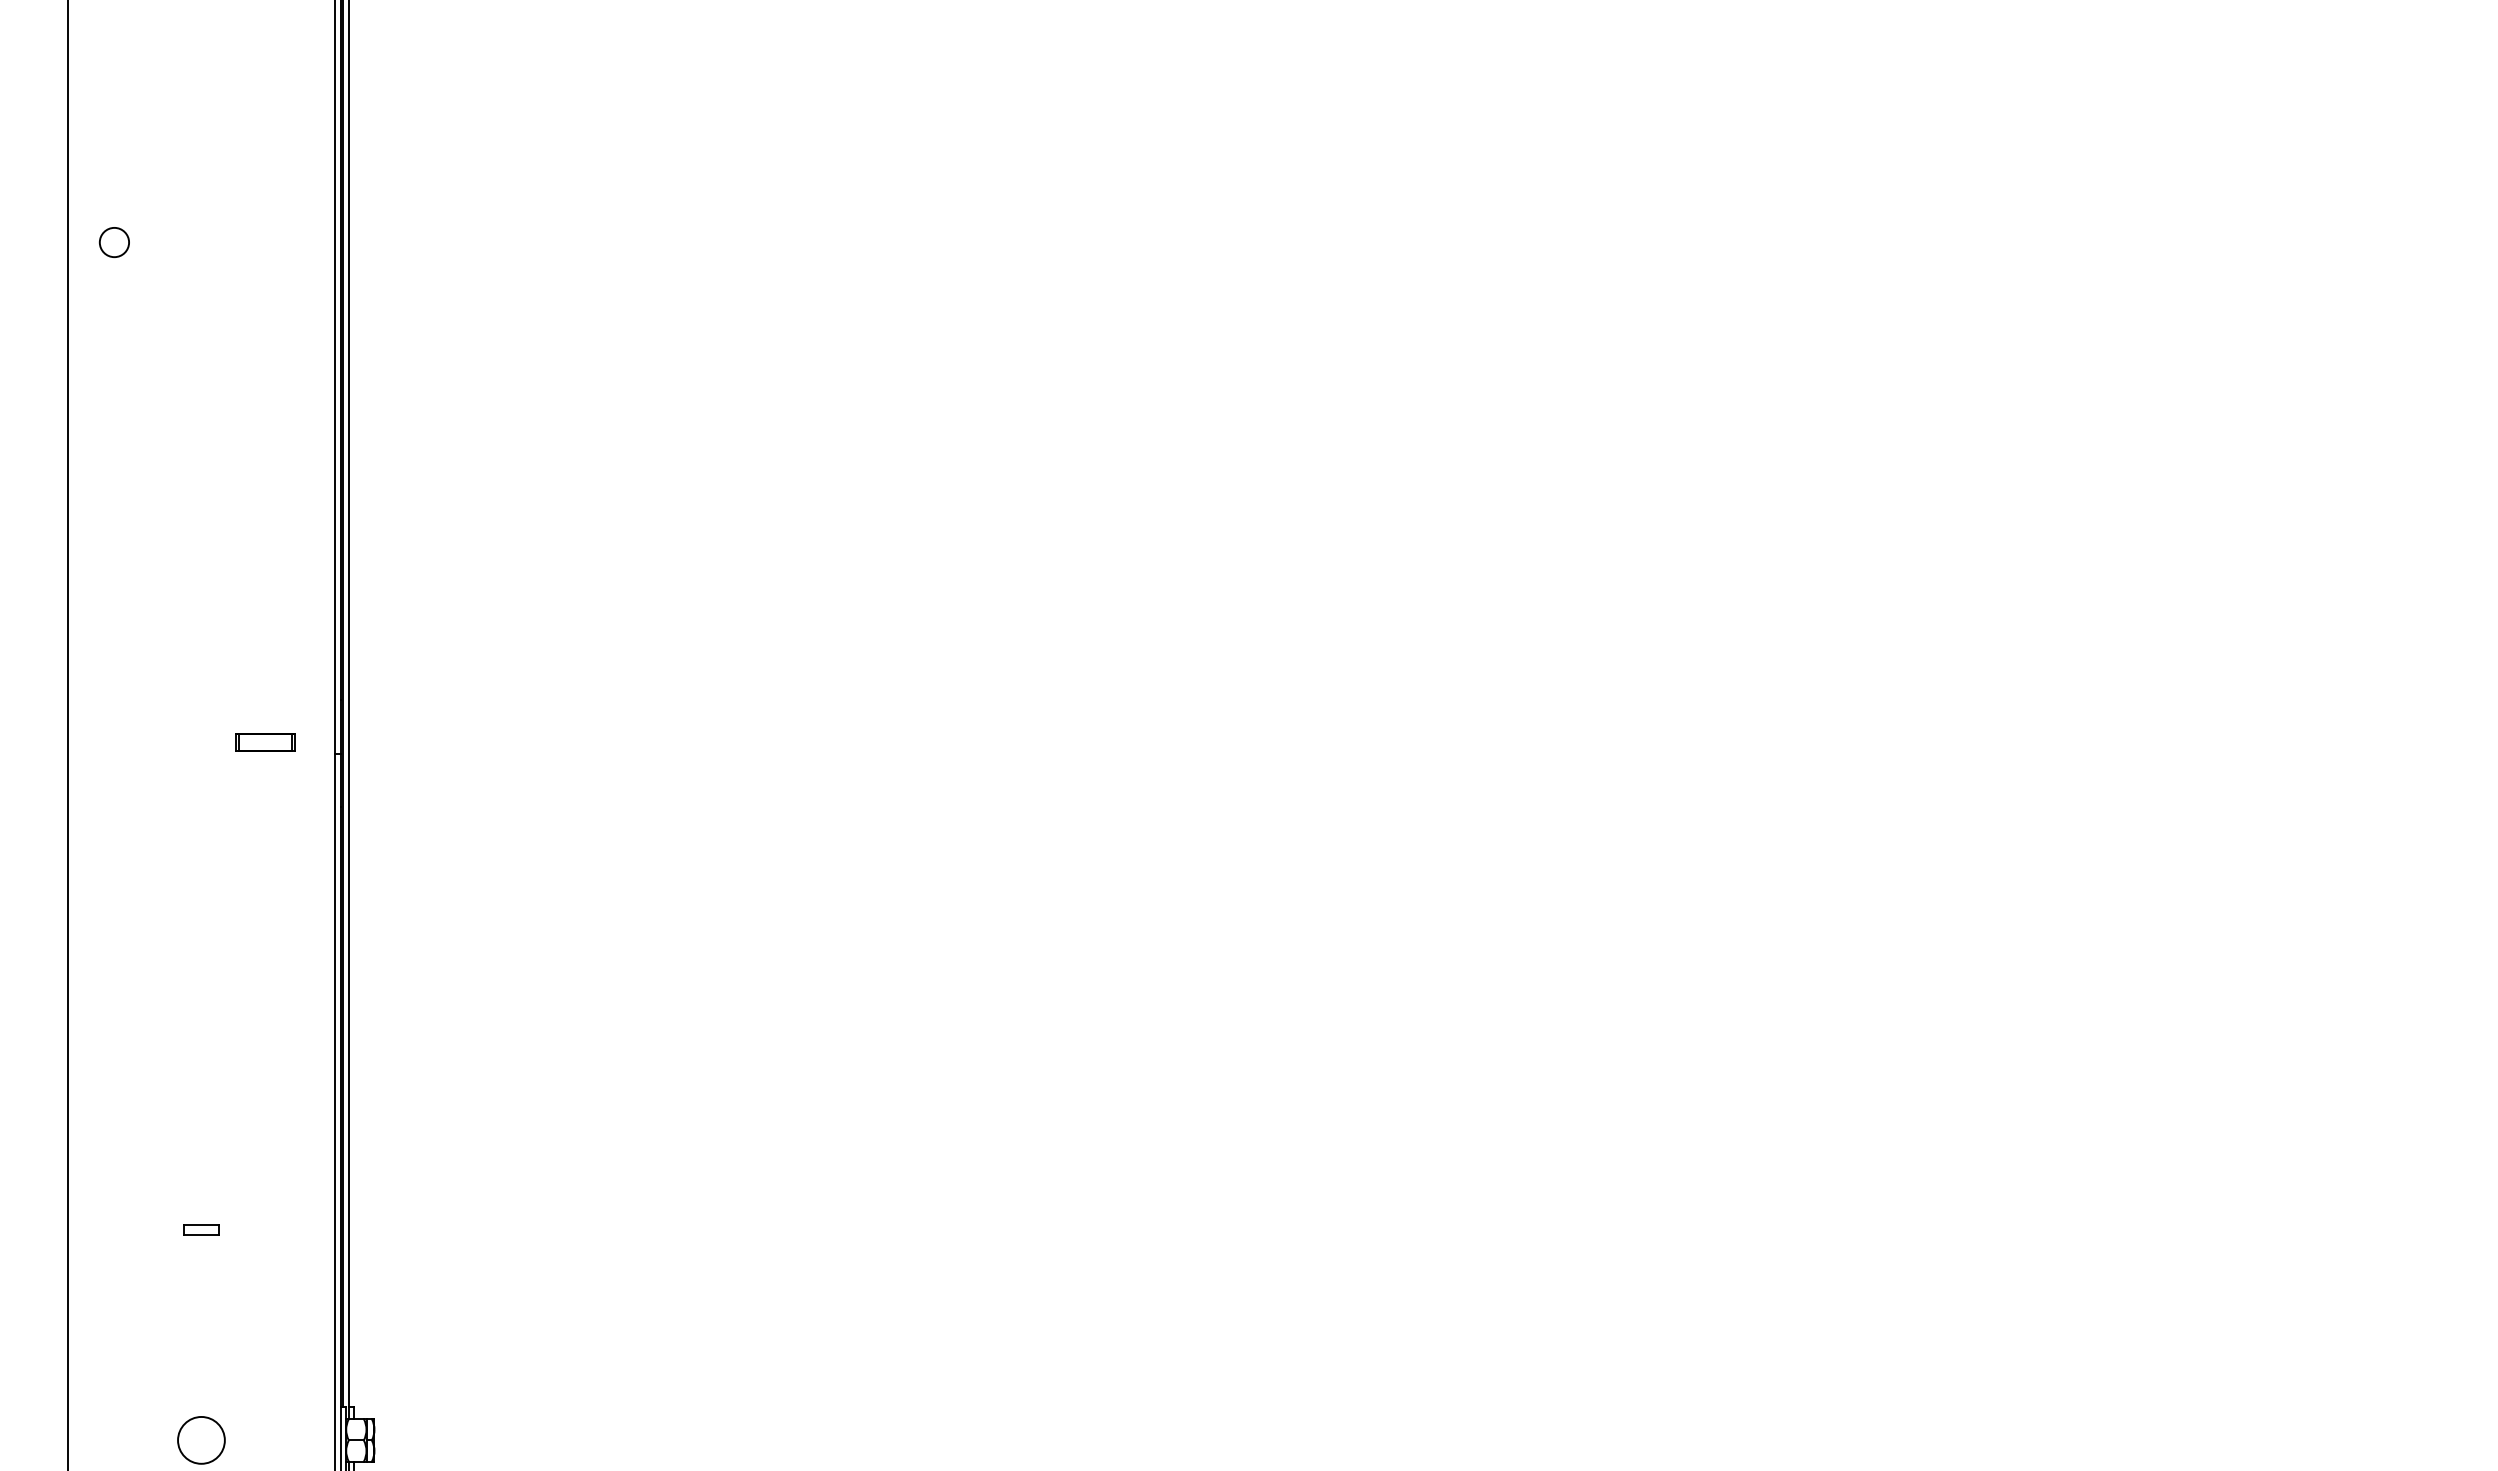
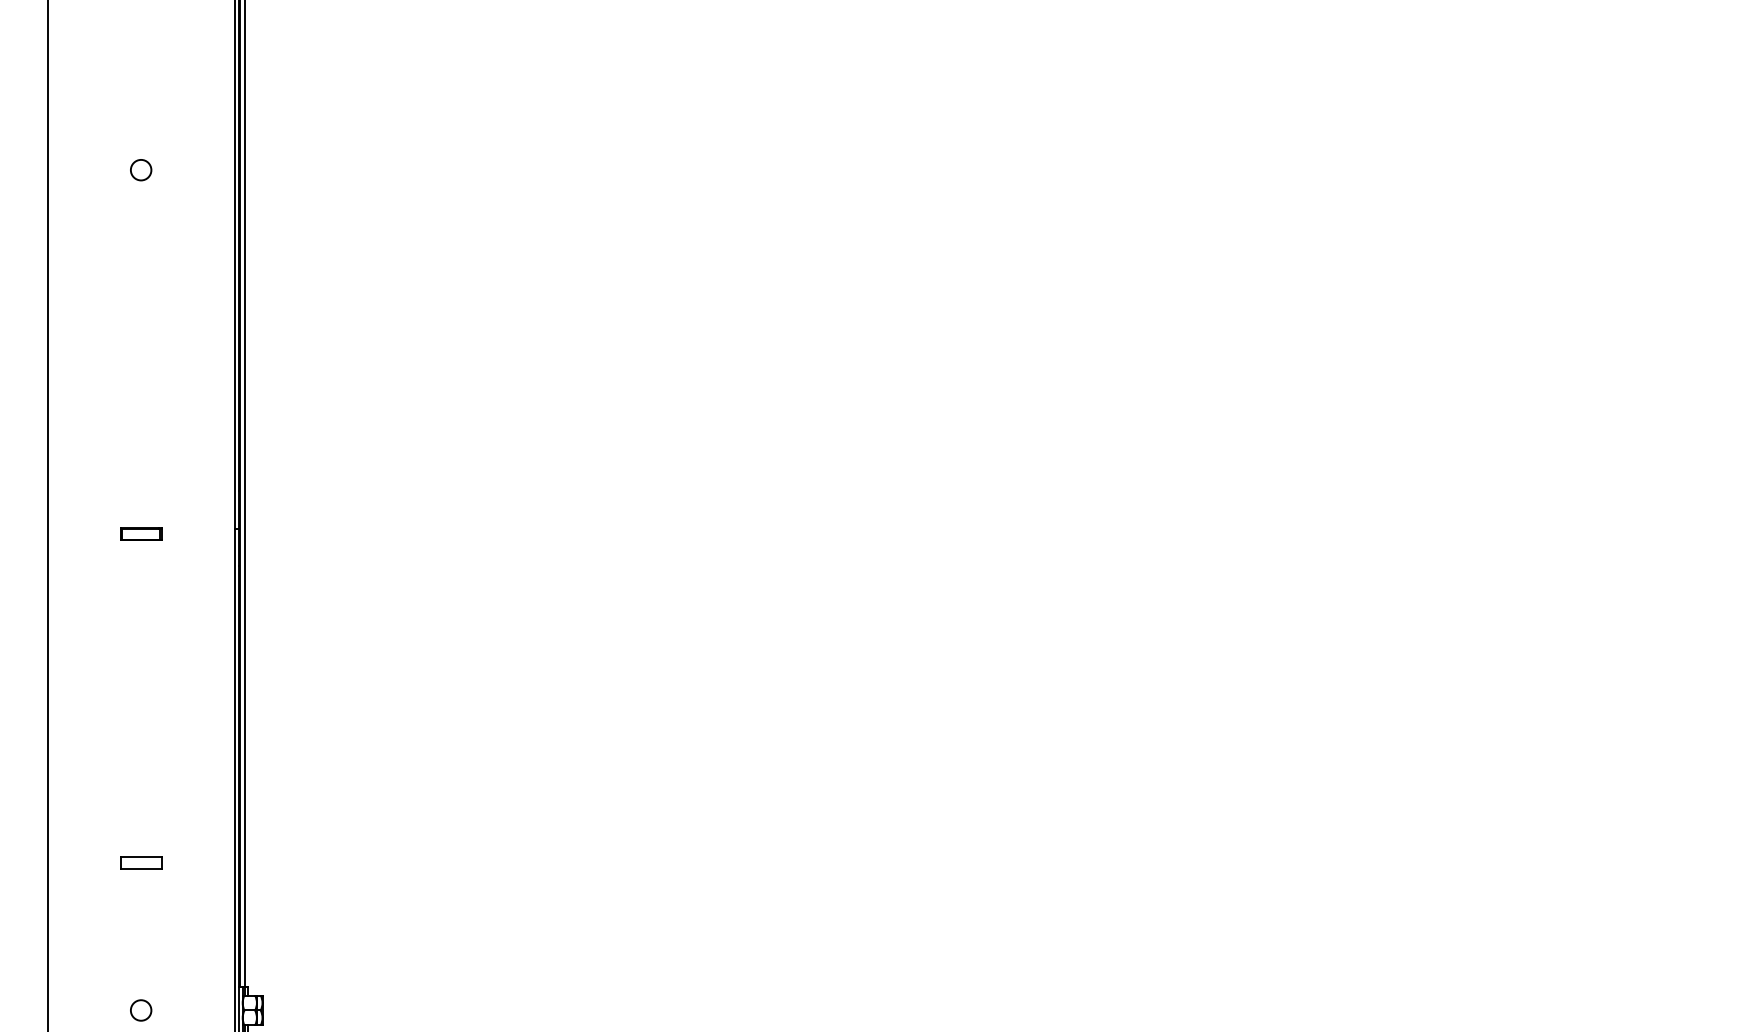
circle: (113, 242) -> (140, 170), moved
part: (265, 742) -> (141, 534), moved
part: (201, 1229) -> (141, 862), size x1.67
circle: (201, 1440) -> (141, 1010), size x0.62

